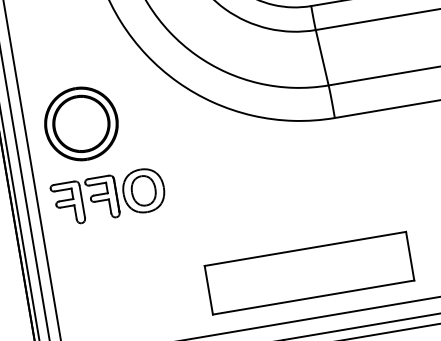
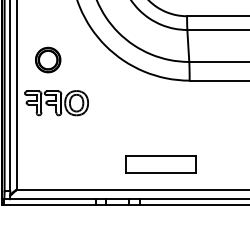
part: (79, 123) -> (47, 59), size x0.6
part: (308, 273) -> (160, 164), size x0.6

